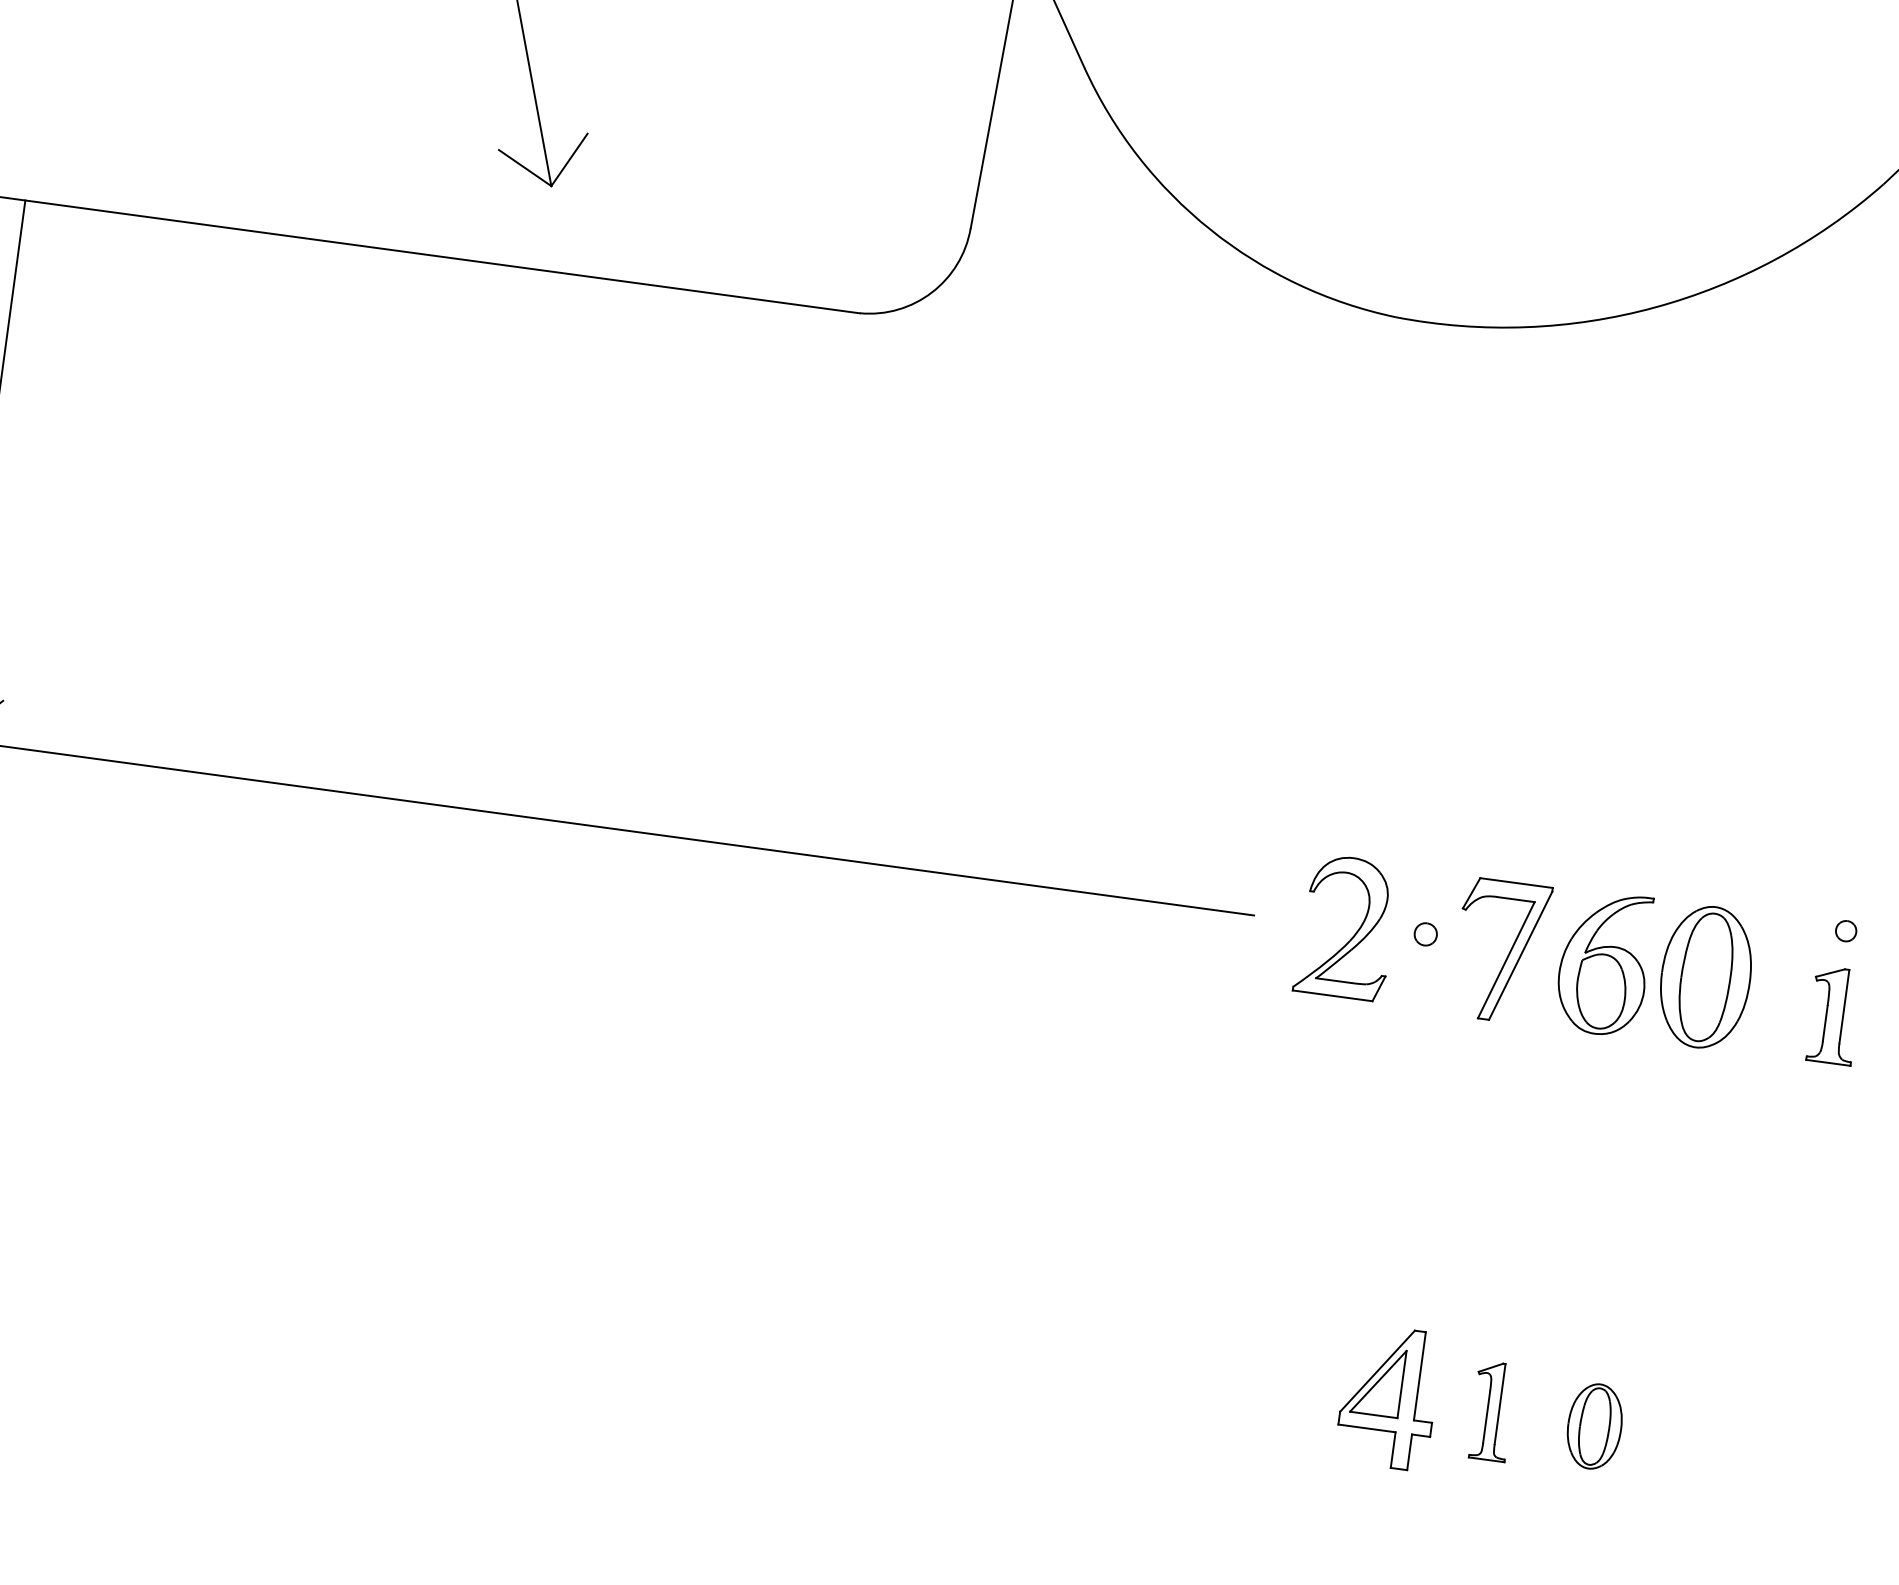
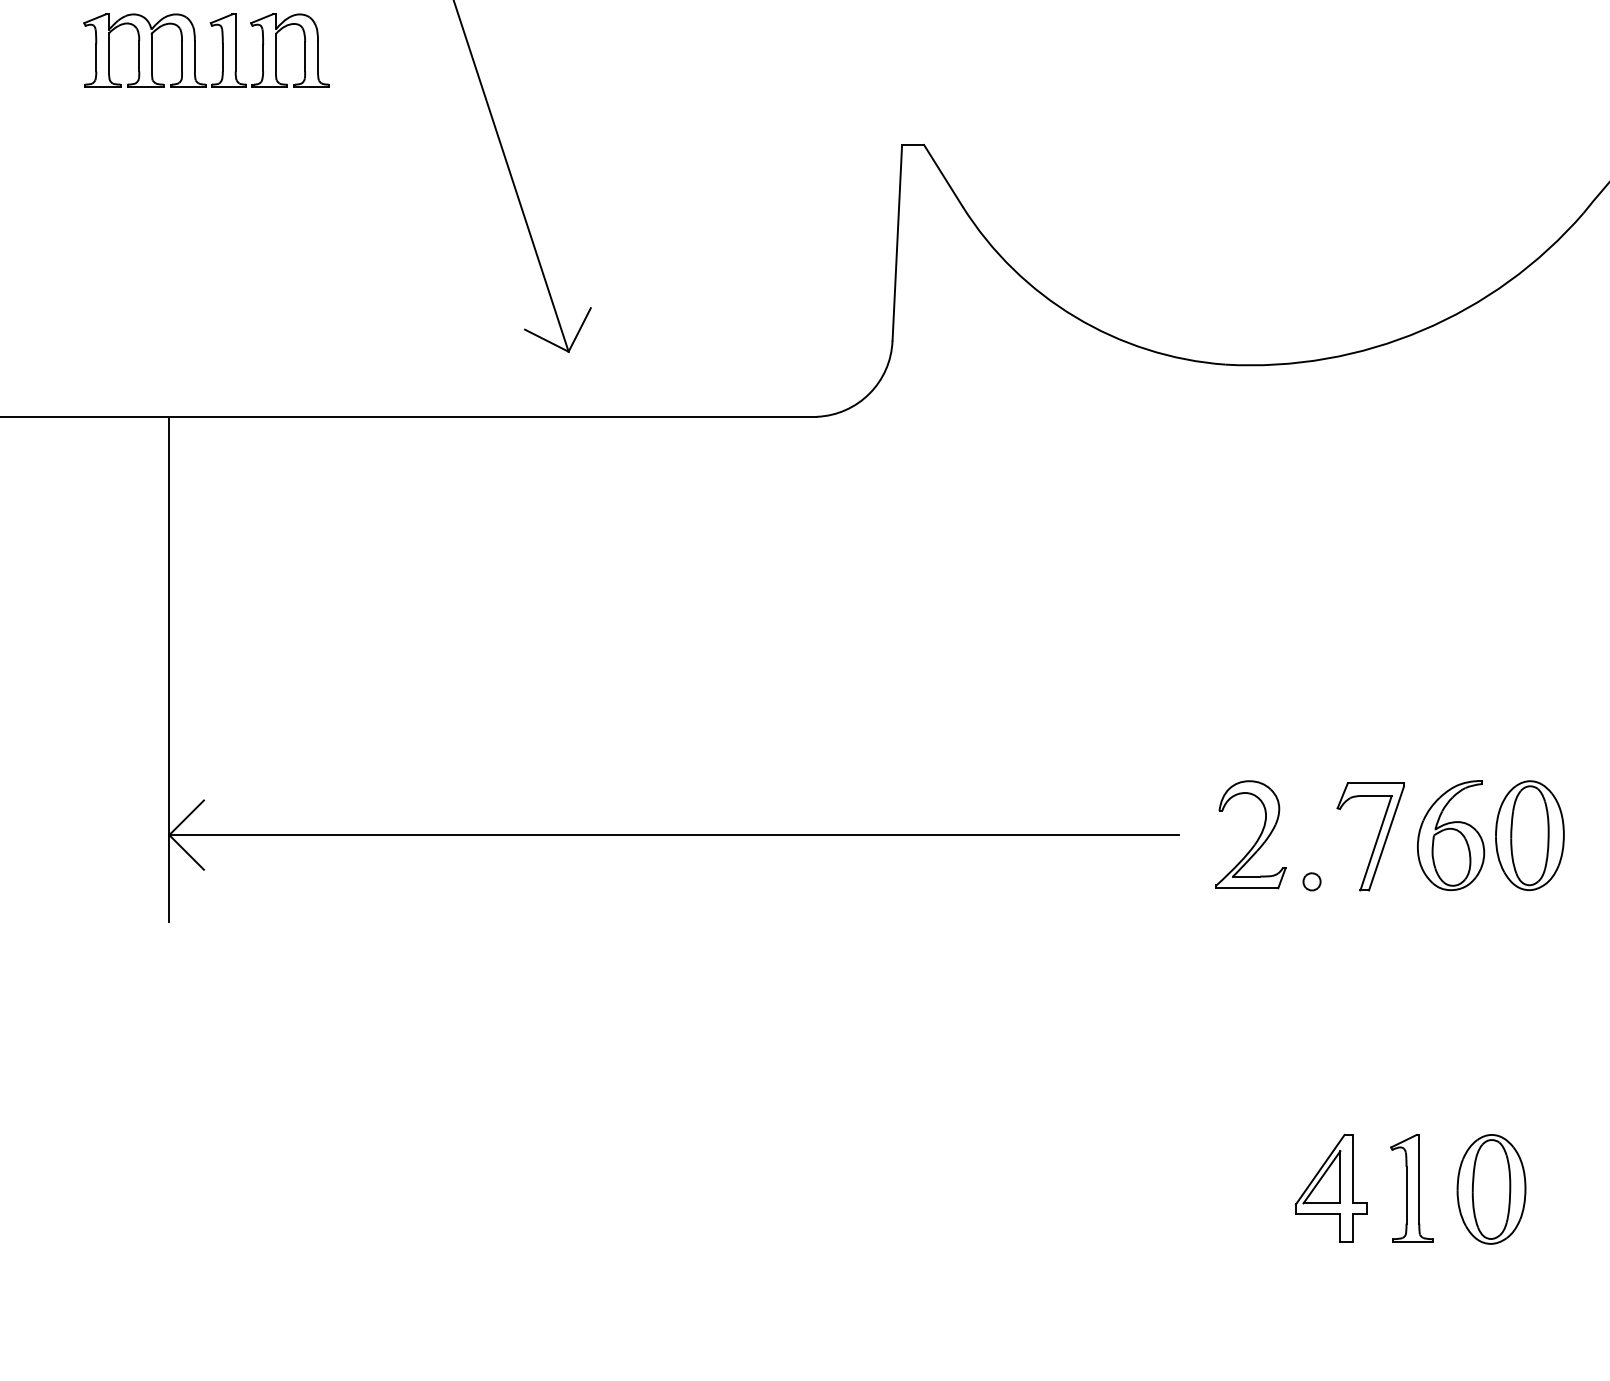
part: (1425, 933) -> (1311, 881), moved
part: (1491, 1411) -> (1411, 1188), size x1.43
part: (1594, 1426) -> (1491, 1189), size x1.67

